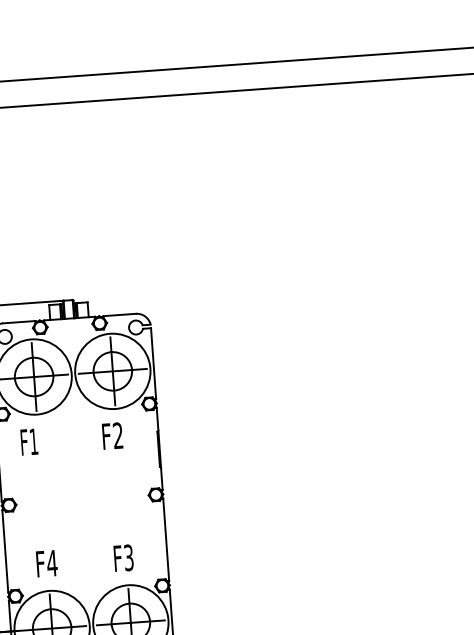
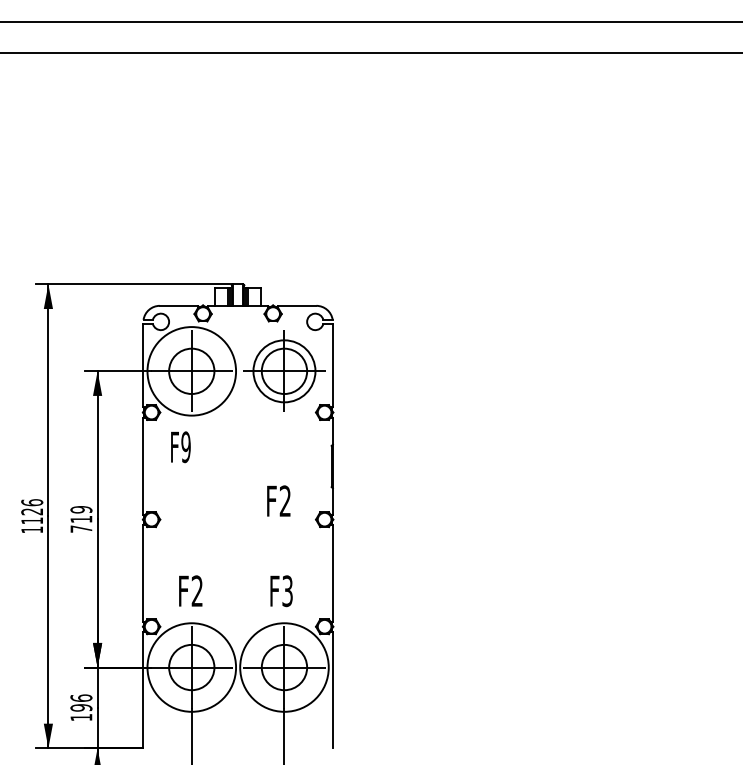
circle: (112, 371) -> (284, 371), size x0.7
text: (112, 435) -> (278, 500), moved
text: (33, 442) -> (185, 447), F1 -> F9
text: (52, 562) -> (197, 590), F4 -> F2

